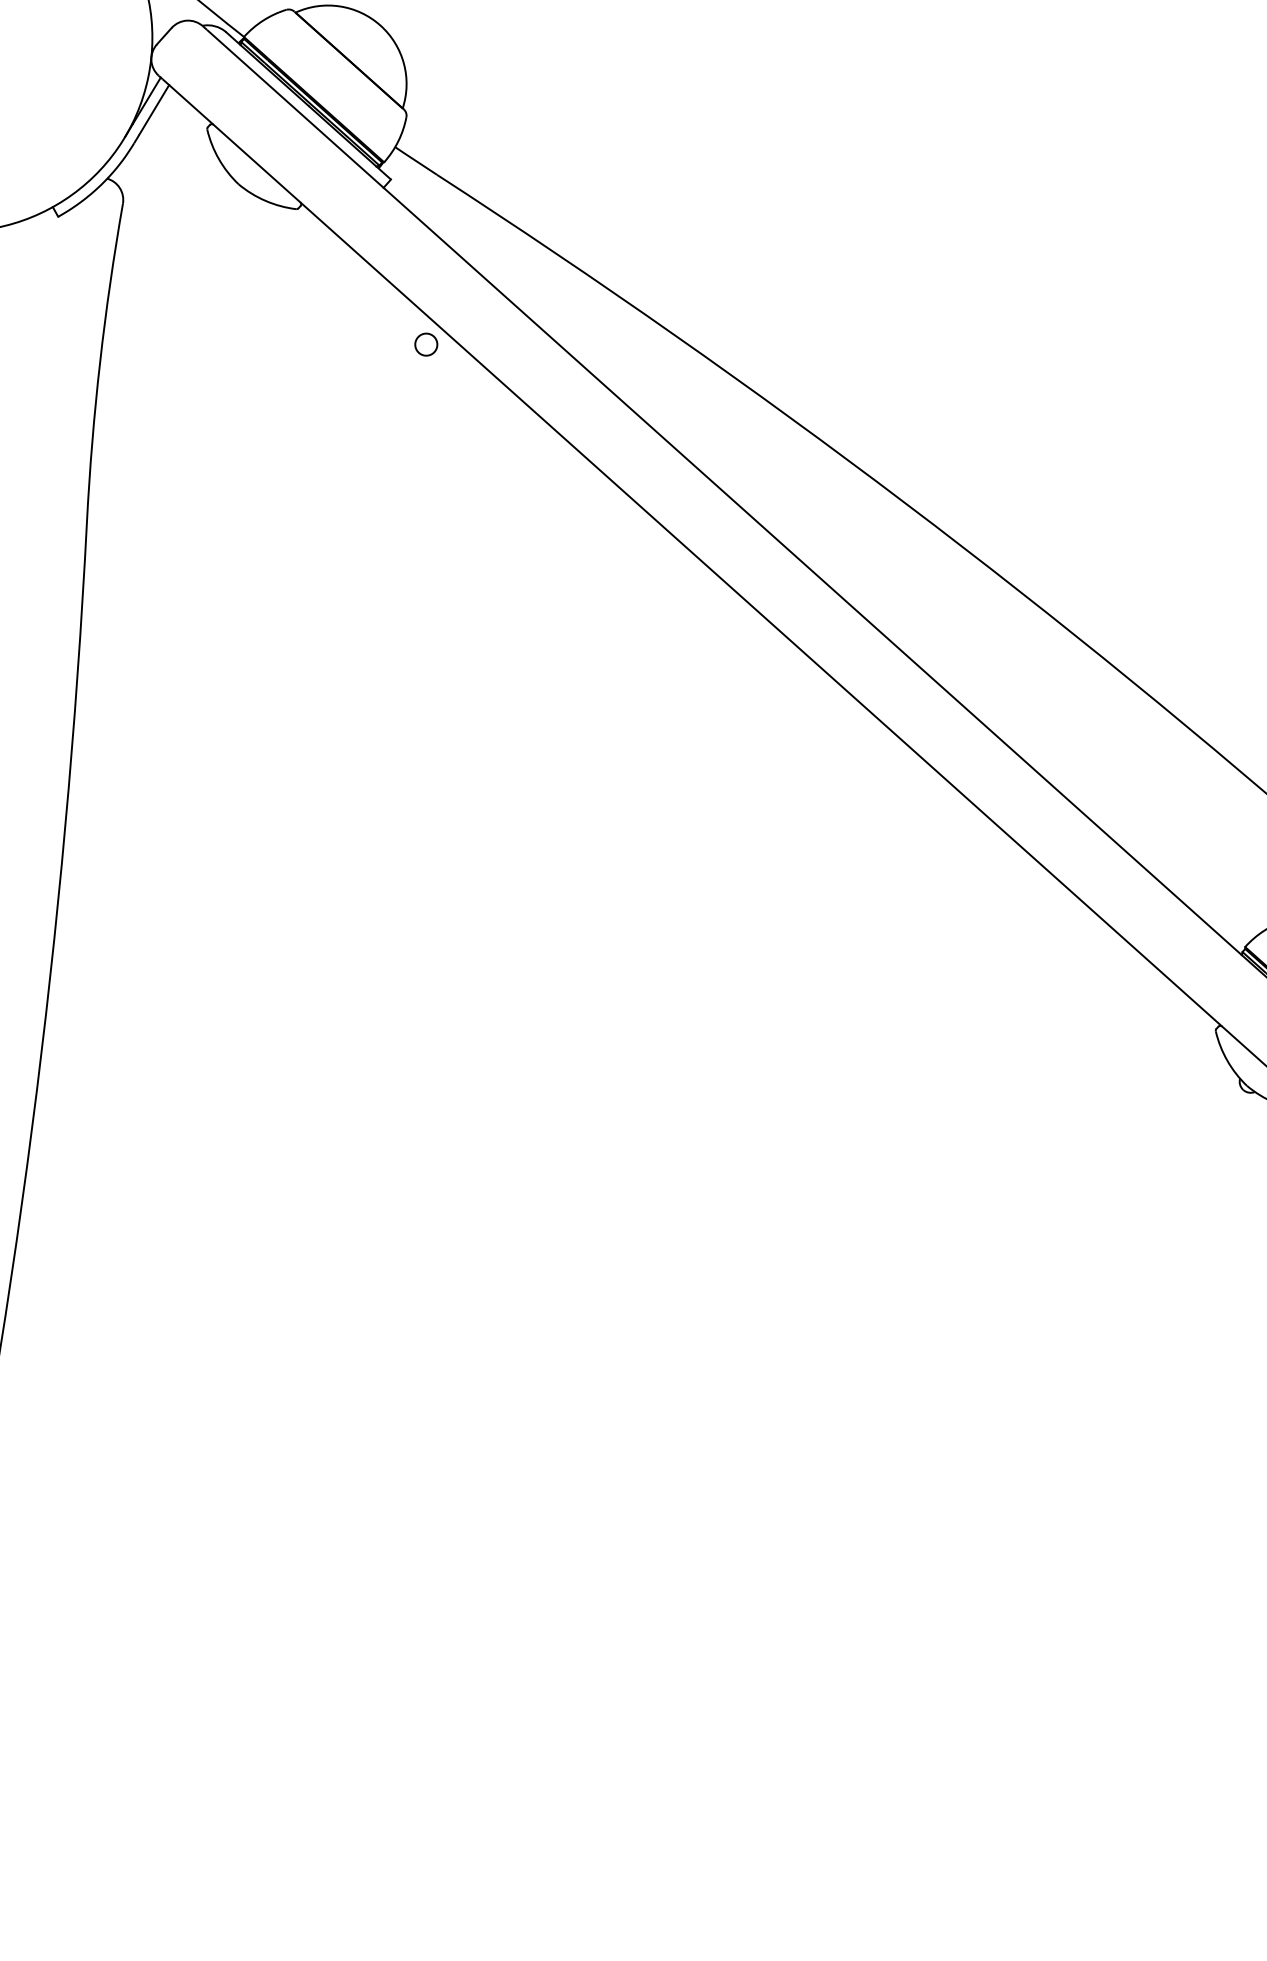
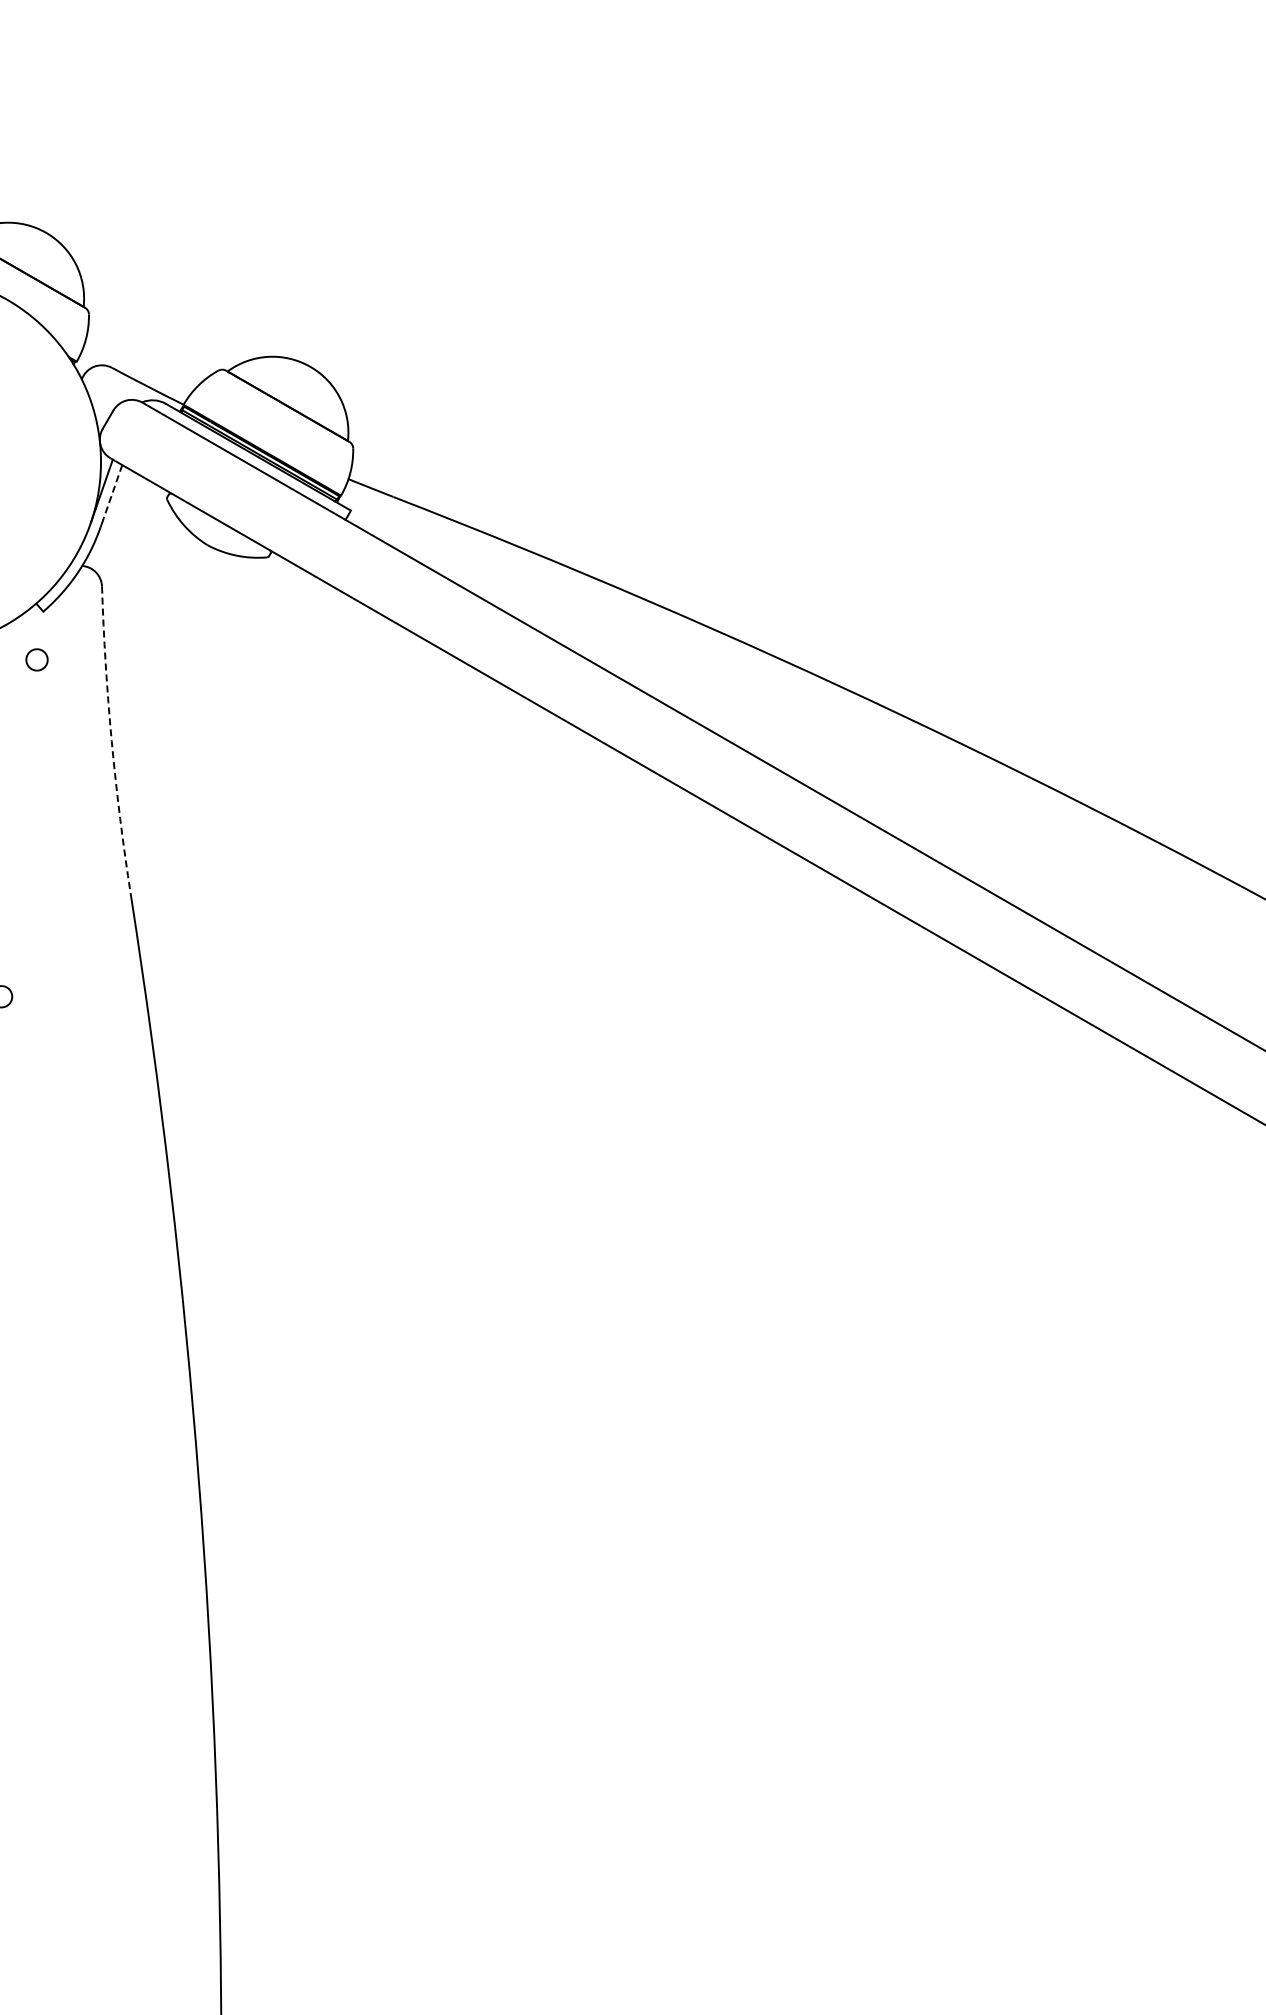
line: (153, 110) -> (112, 492), solid -> dashed
circle: (425, 344) -> (36, 659), moved
arc: (99, 362) -> (111, 741), solid -> dashed

